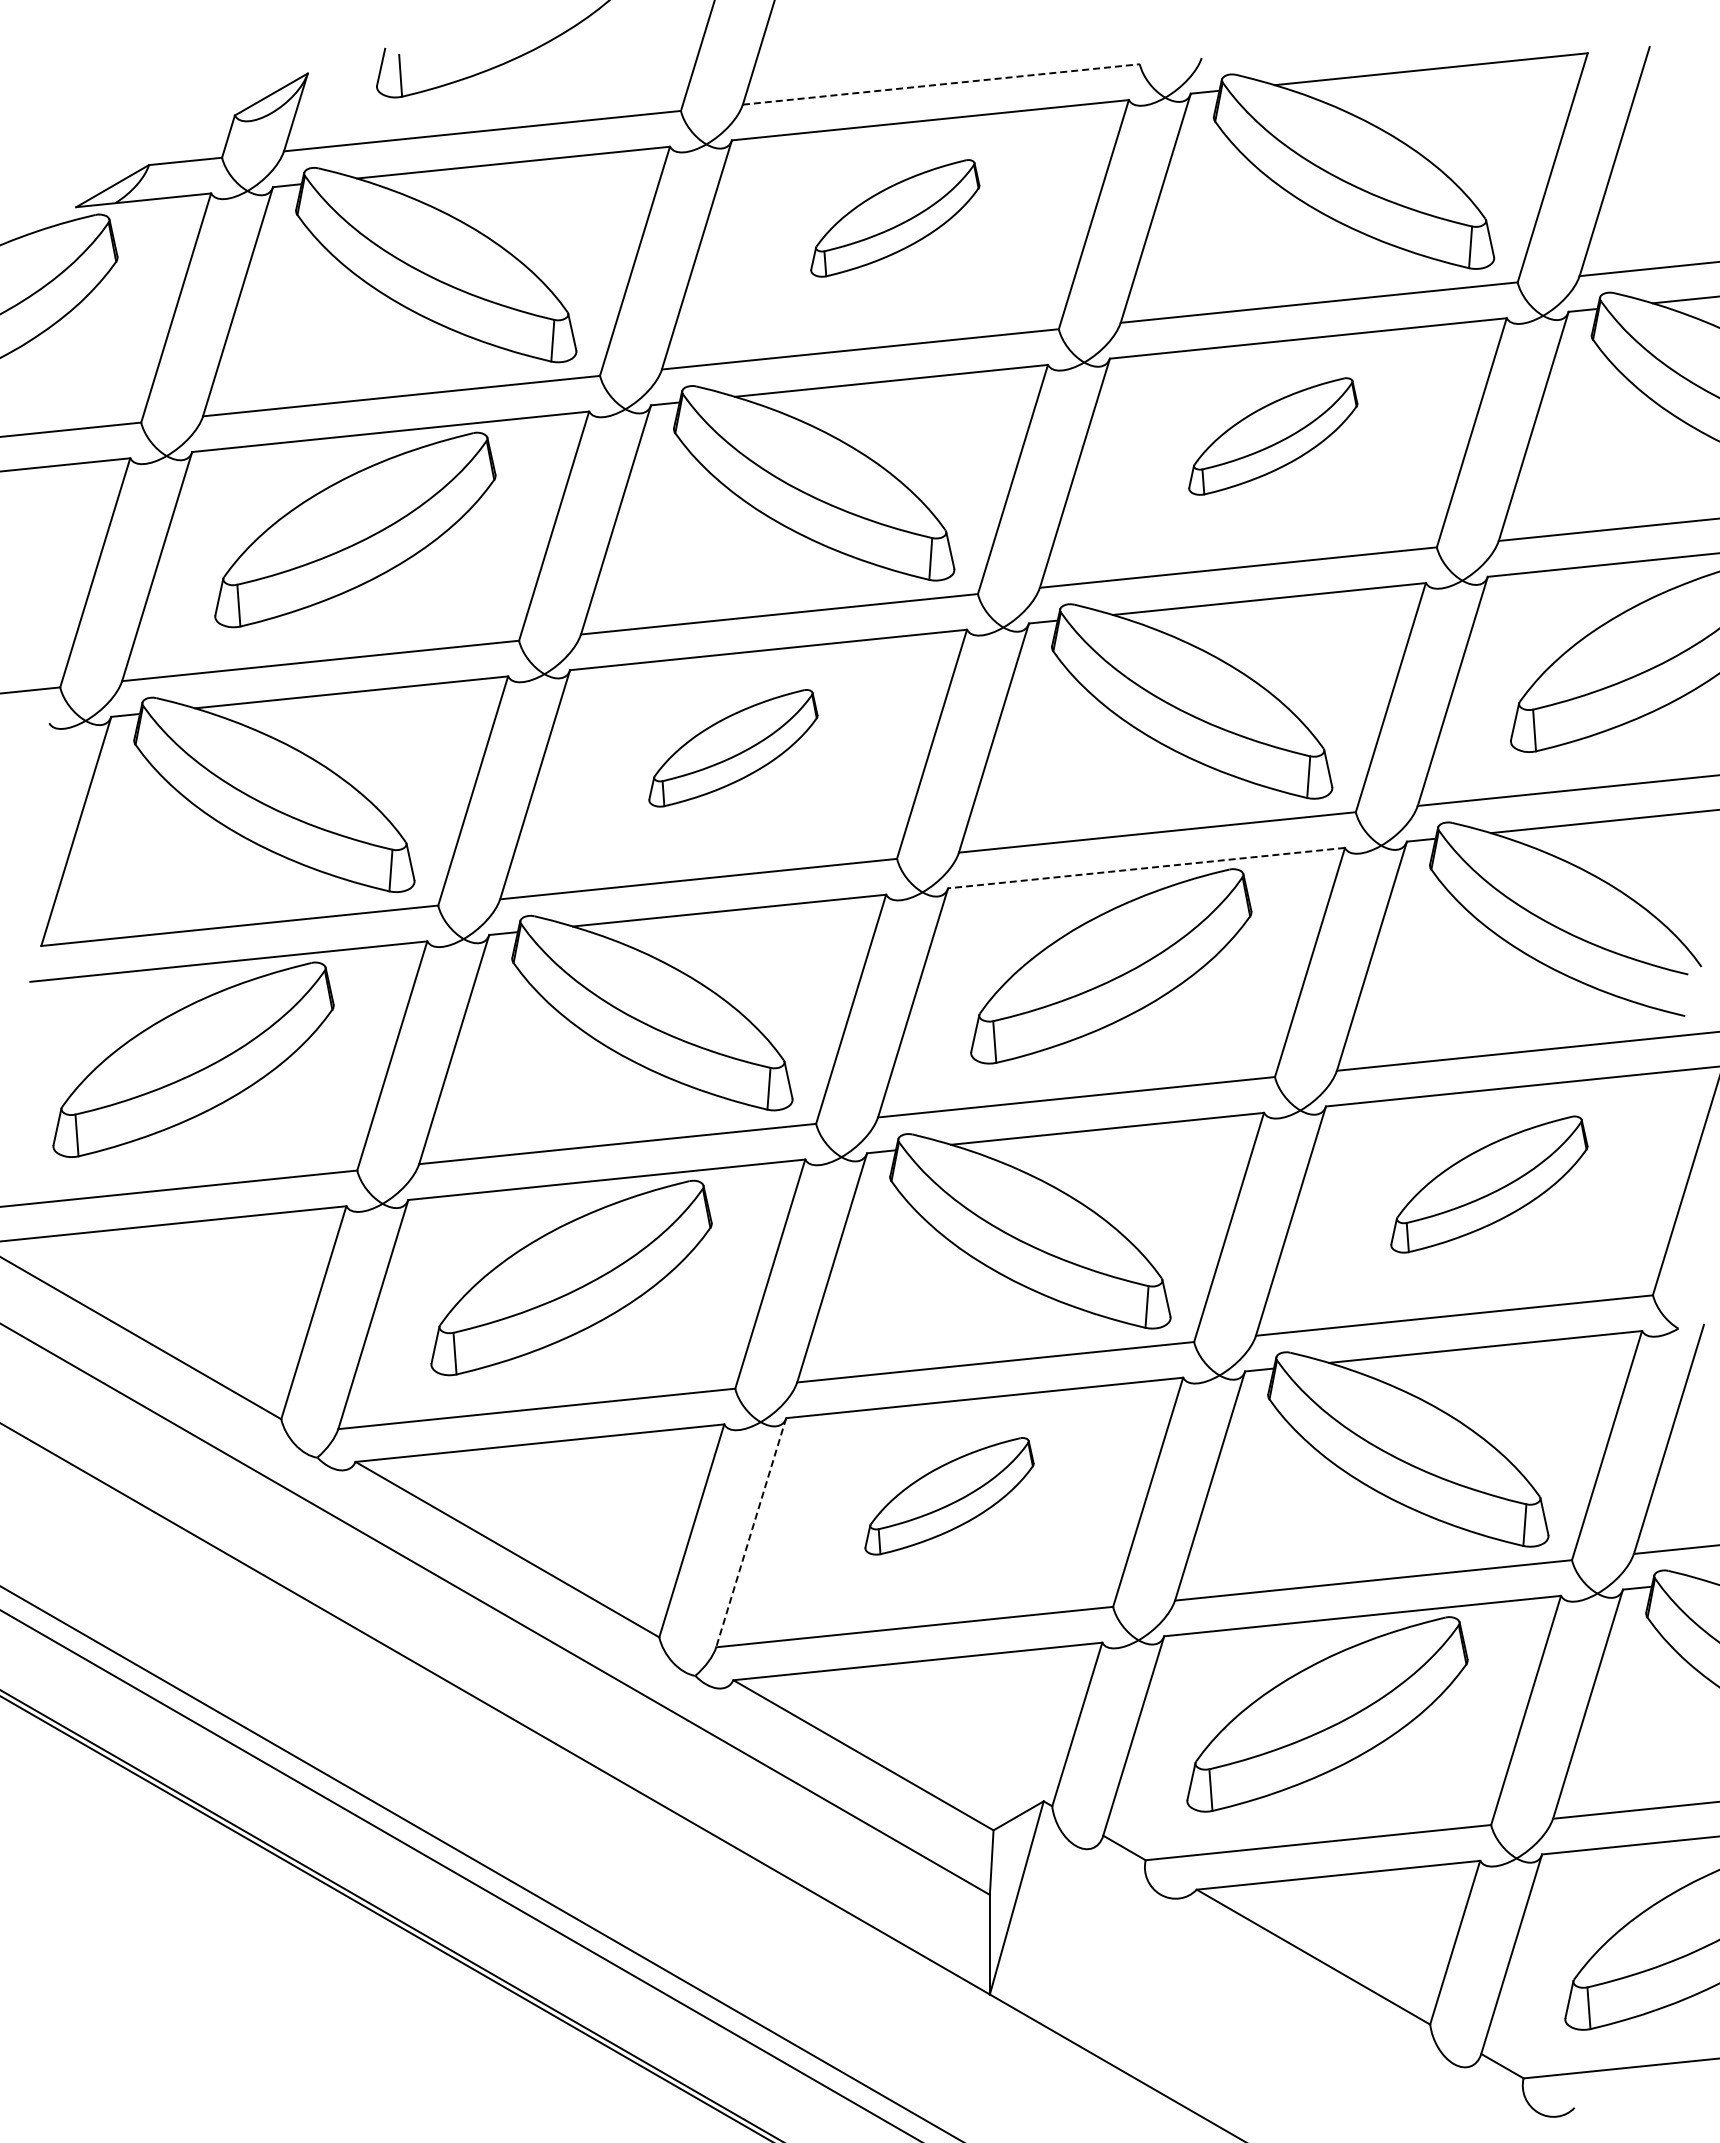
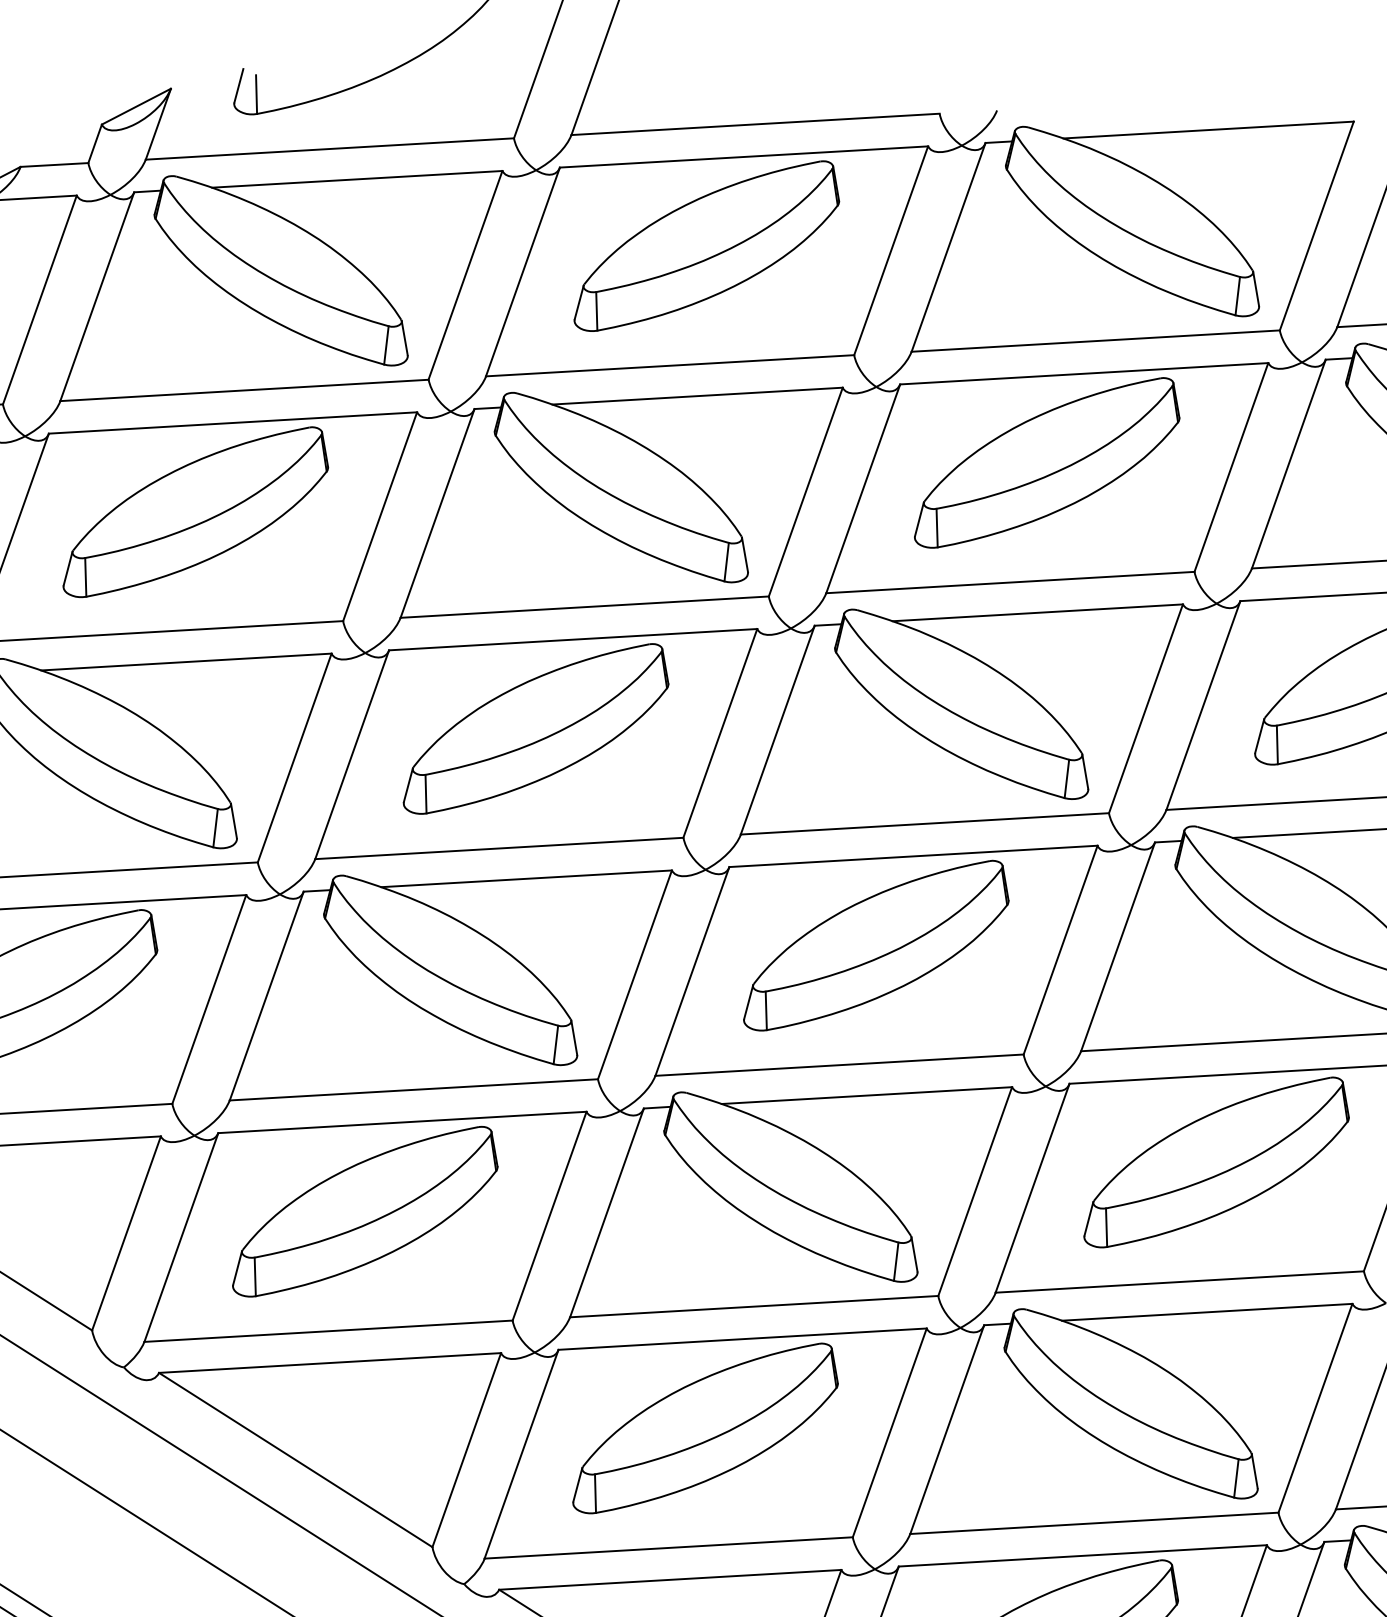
line: (941, 84) -> (755, 124), dashed -> solid
part: (895, 218) -> (707, 246), size x1.67
part: (1273, 436) -> (1048, 462), size x1.67
part: (733, 748) -> (536, 729), size x1.67
line: (1146, 868) -> (913, 856), dashed -> solid
part: (1489, 1184) -> (1217, 1162), size x1.43
part: (949, 1496) -> (706, 1428), size x1.67
line: (751, 1532) -> (521, 1454), dashed -> solid

